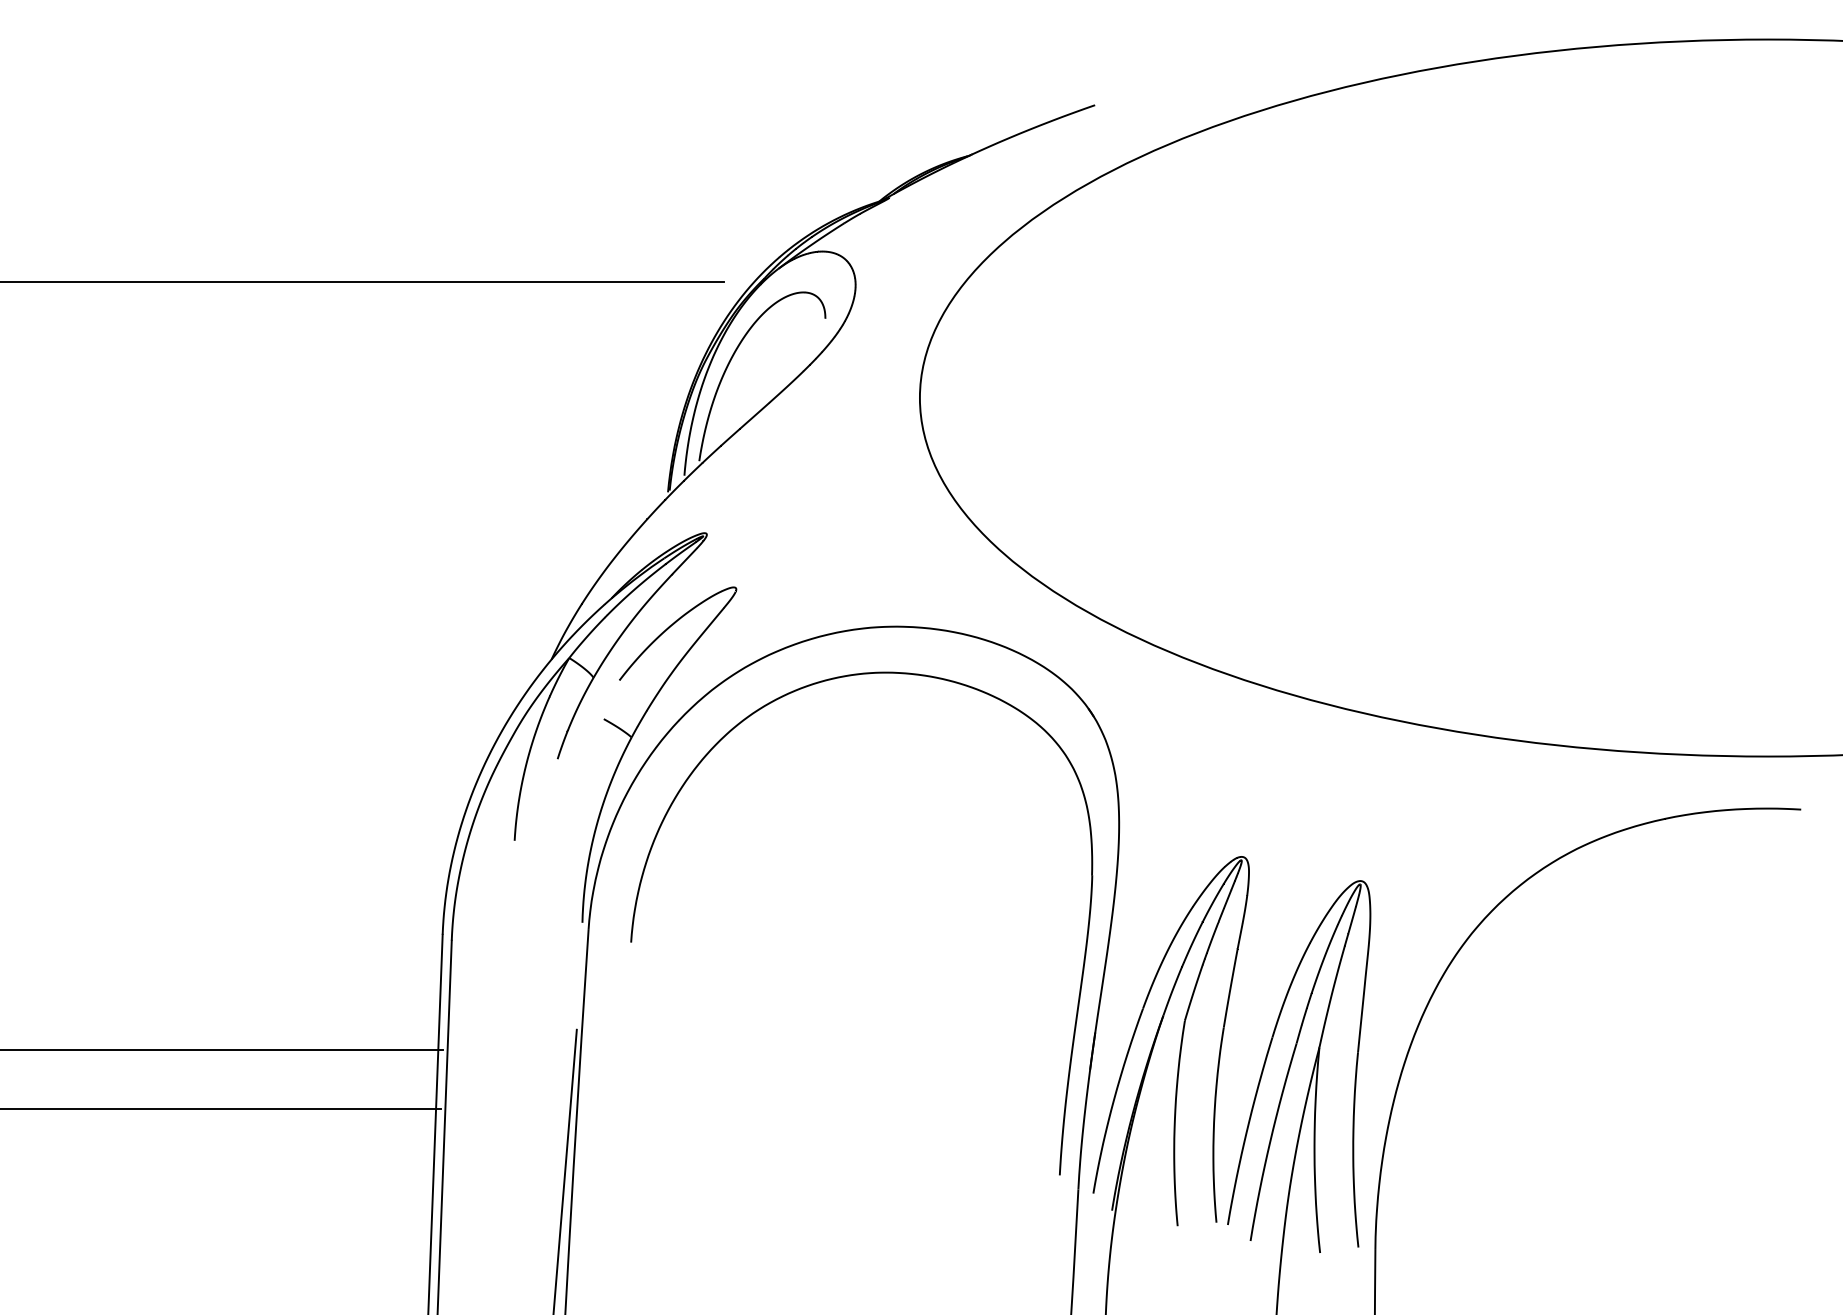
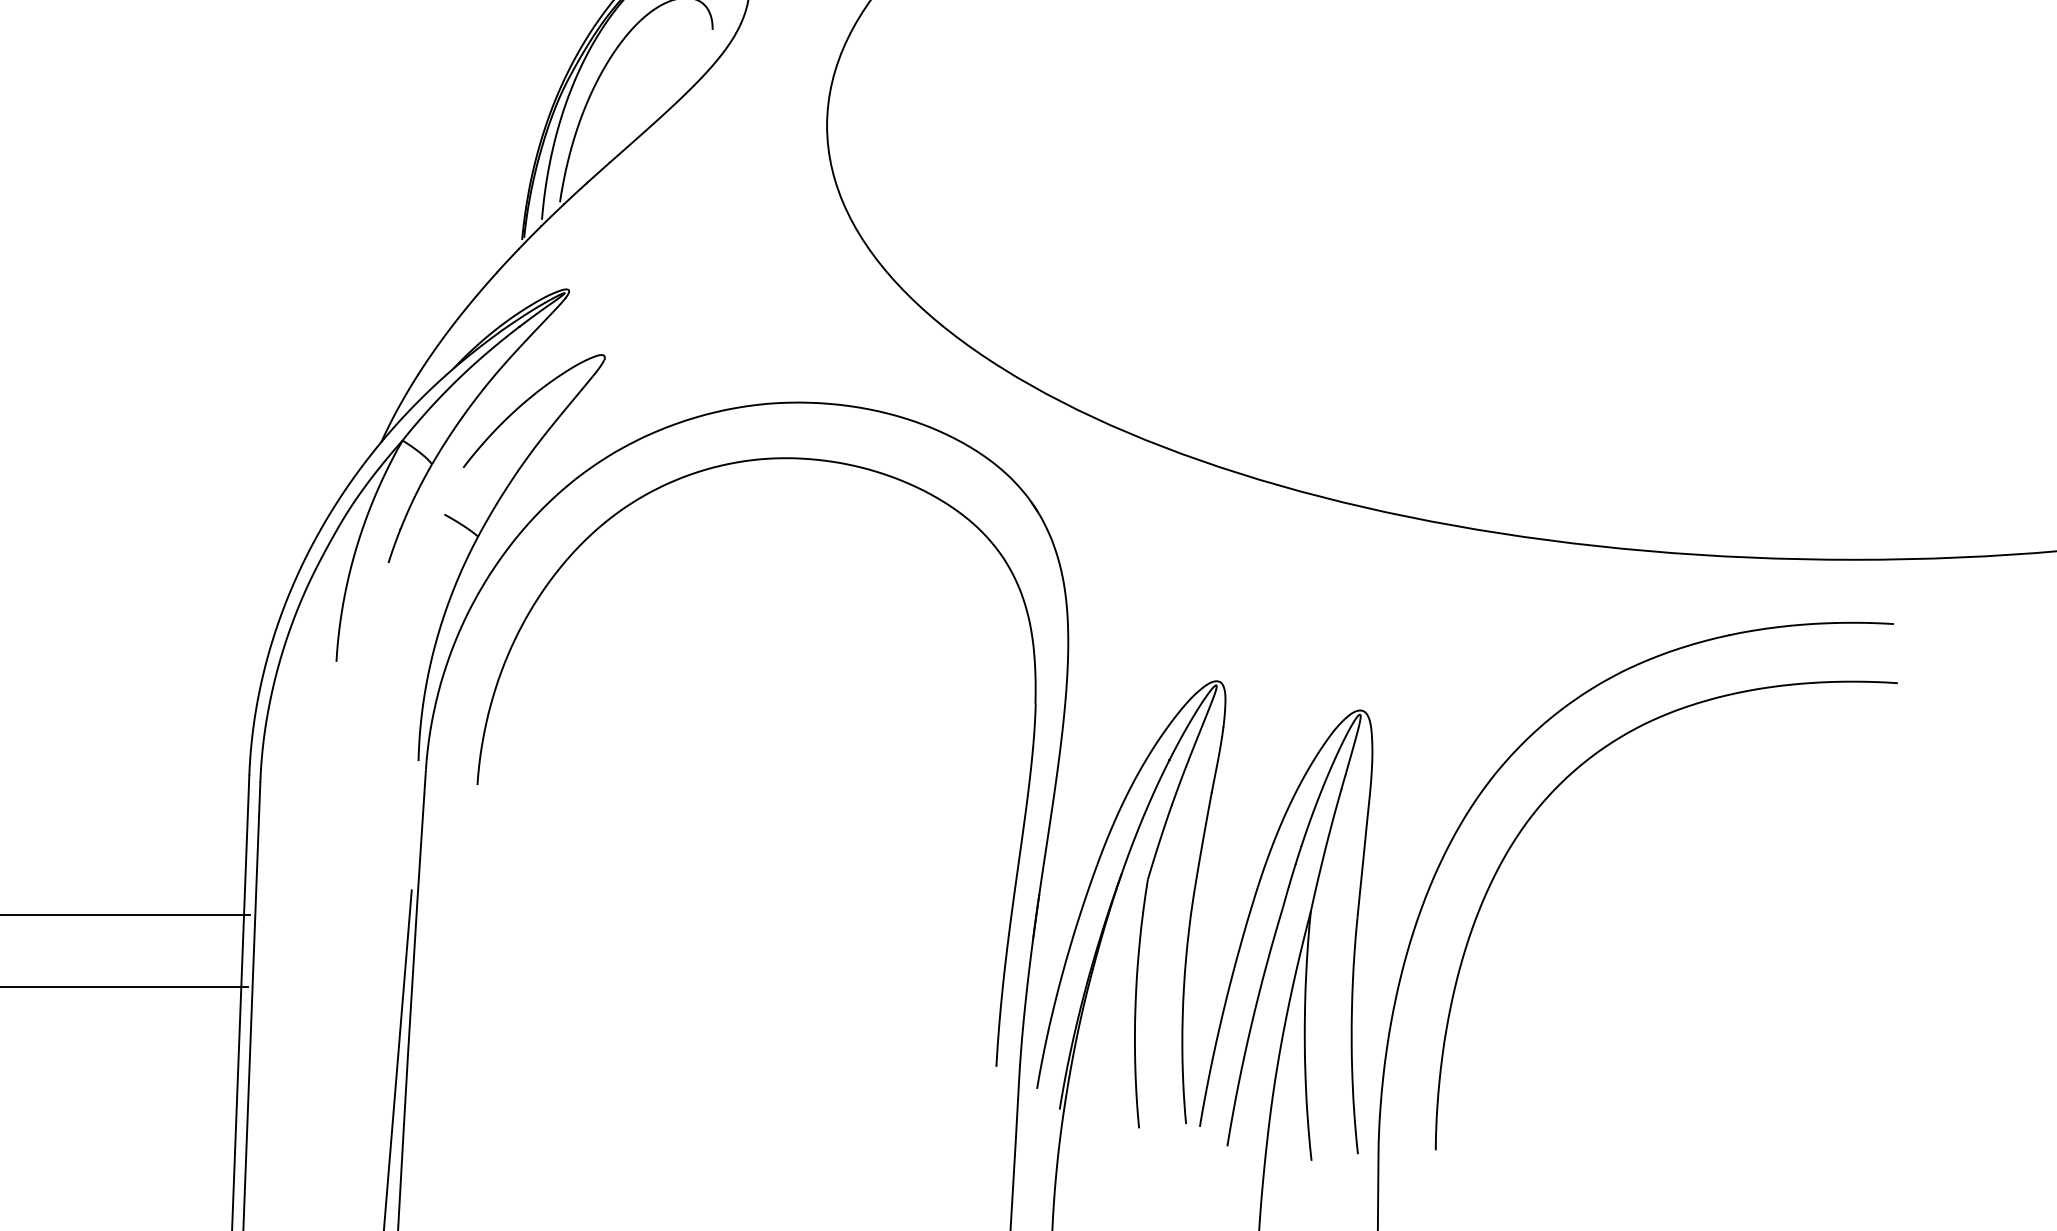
curve: (1507, 963) -> (1538, 810), added

